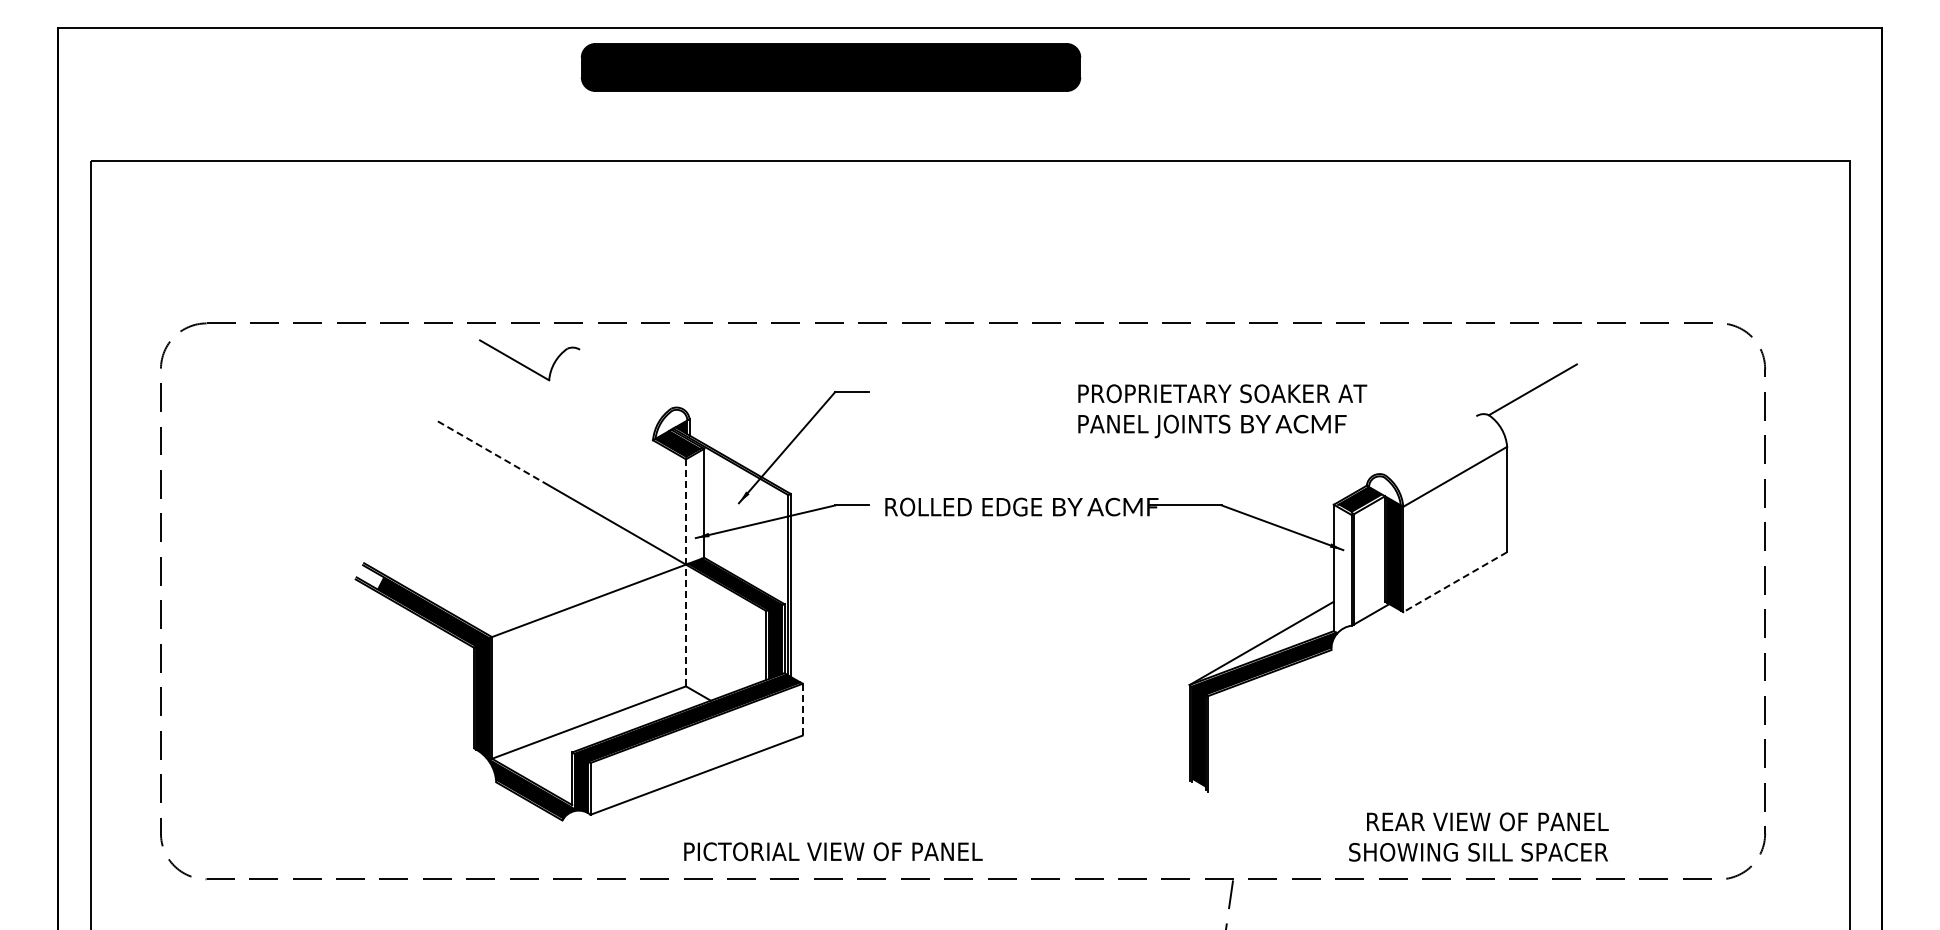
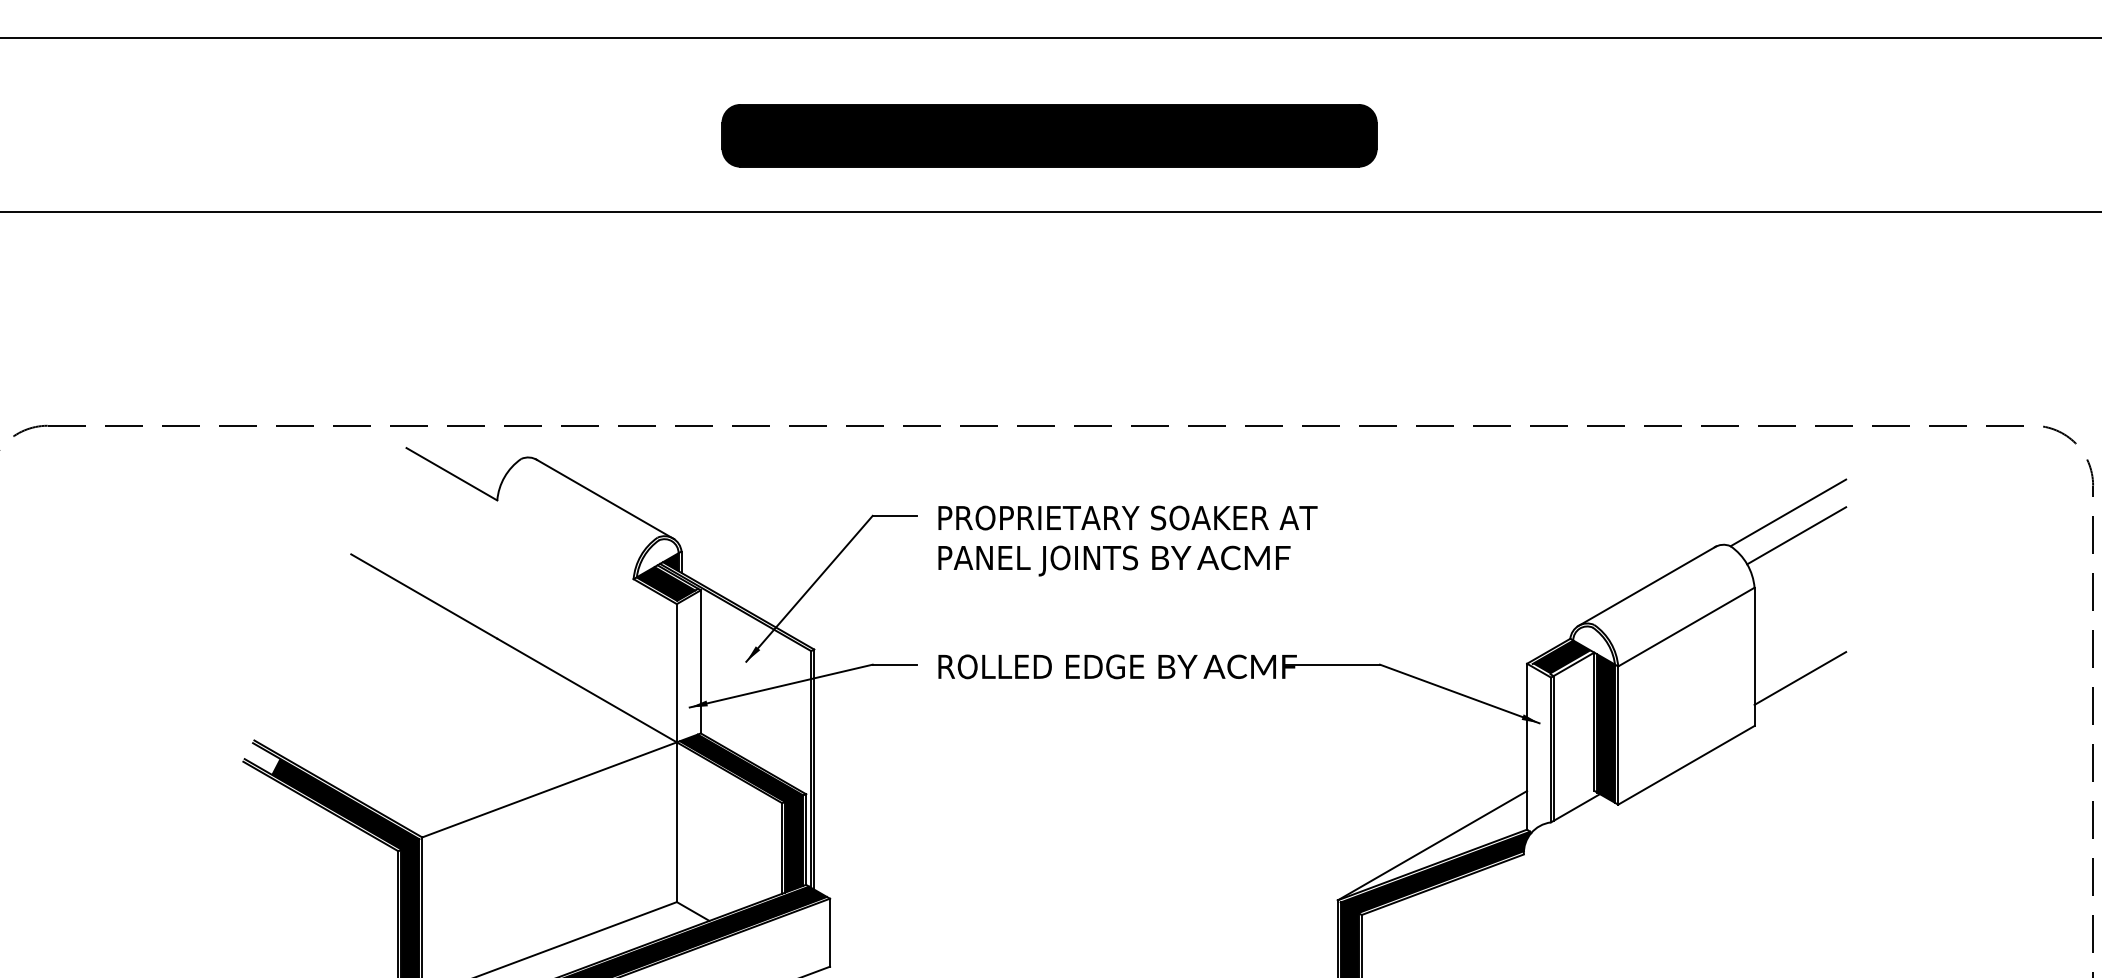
part: (830, 67) -> (1048, 135), moved
line: (630, 378) -> (604, 498), added
line: (1538, 407) -> (1795, 536), added
text: (1222, 411) -> (1127, 541), moved
line: (1424, 445) -> (1646, 585), added
line: (493, 453) -> (424, 596), dashed -> solid
line: (1541, 515) -> (1799, 677), added
line: (686, 572) -> (677, 752), dashed -> solid
line: (1455, 582) -> (1686, 765), dashed -> solid
line: (802, 709) -> (829, 932), dashed -> solid

